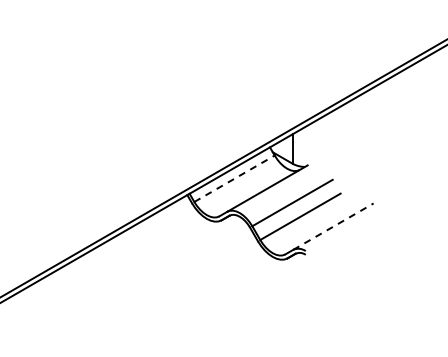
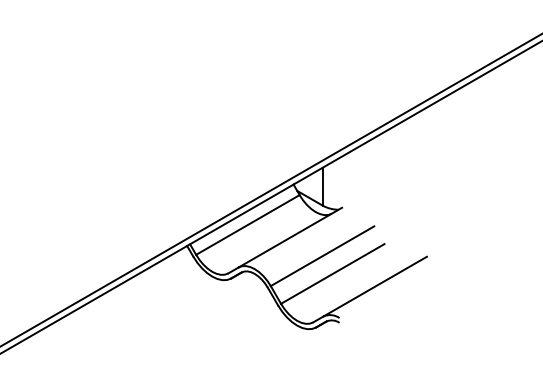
line: (234, 178) -> (247, 224), dashed -> solid
line: (333, 226) -> (375, 286), dashed -> solid

